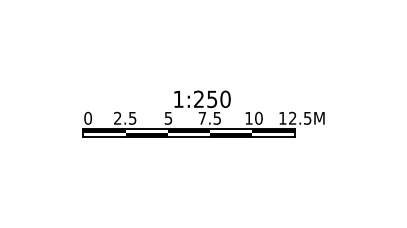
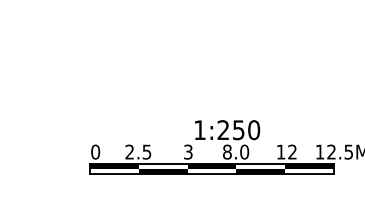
text: (168, 117) -> (188, 151), 5 -> 3
text: (209, 117) -> (235, 151), 7.5 -> 8.0
text: (258, 118) -> (292, 152), 10 -> 12

